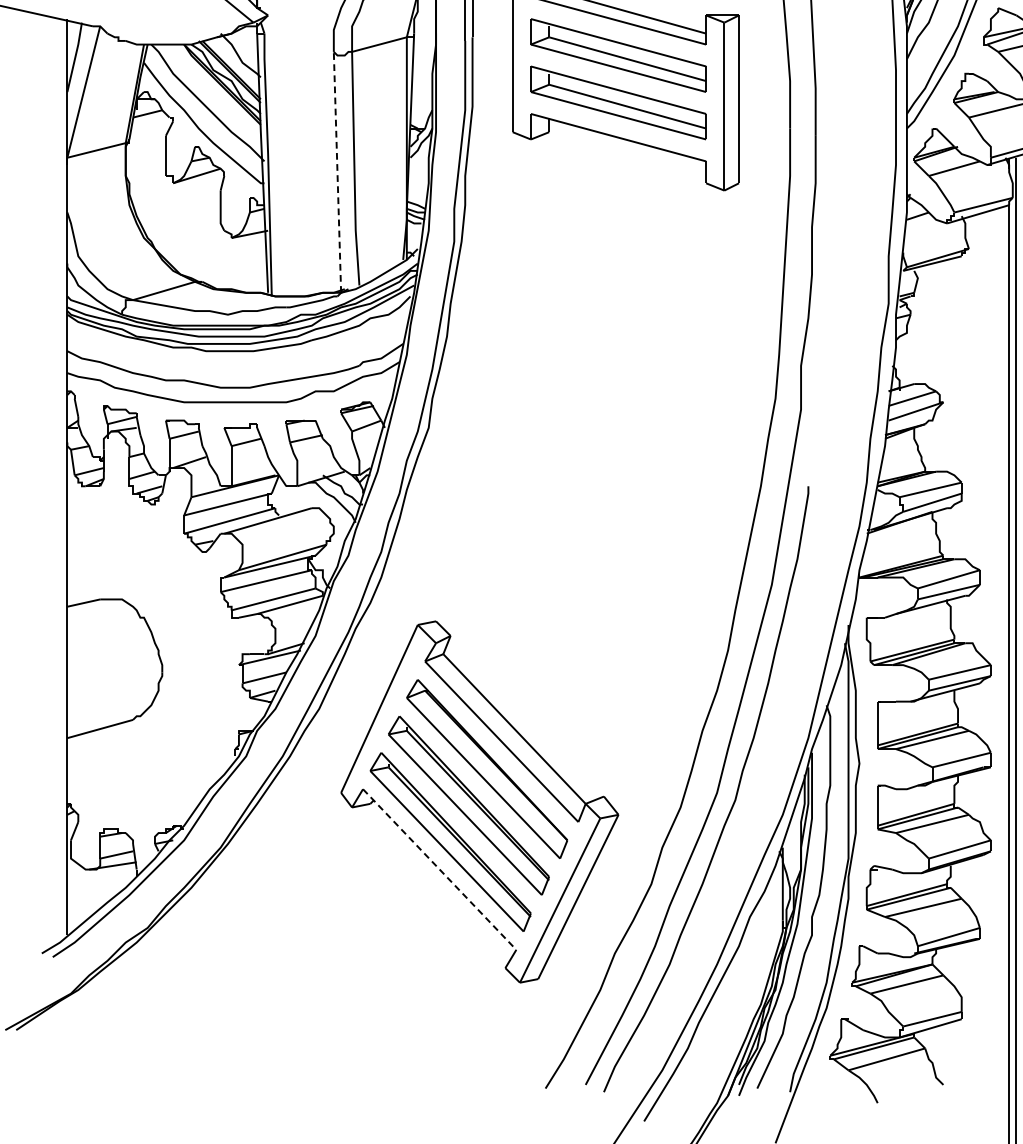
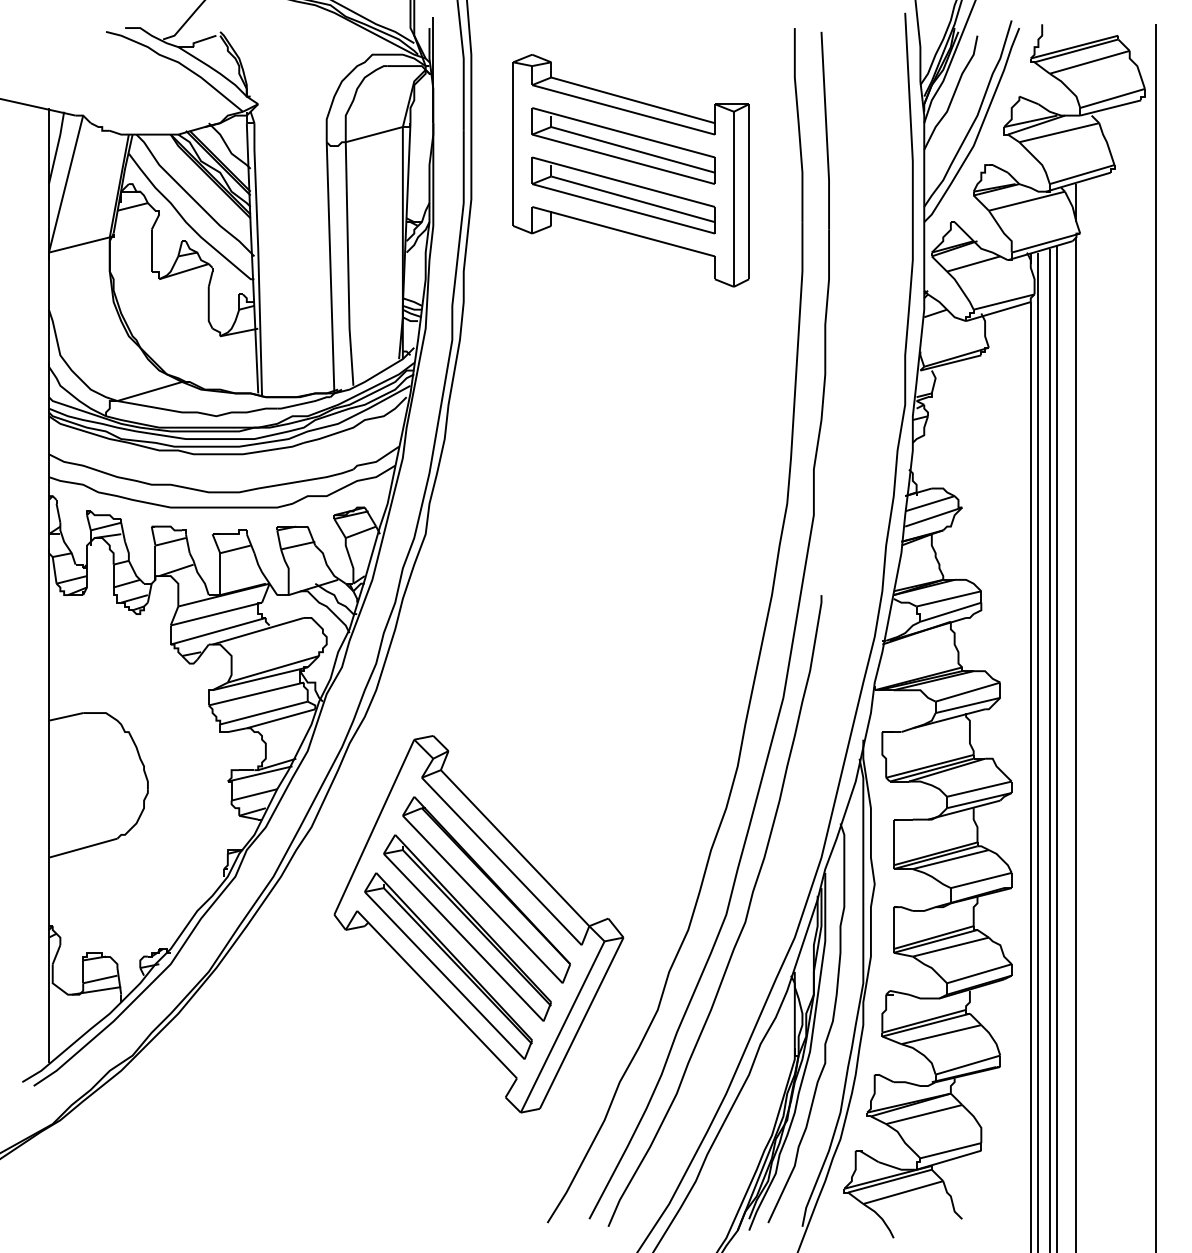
line: (337, 172) -> (330, 267), dashed -> solid
line: (440, 869) -> (437, 994), dashed -> solid

